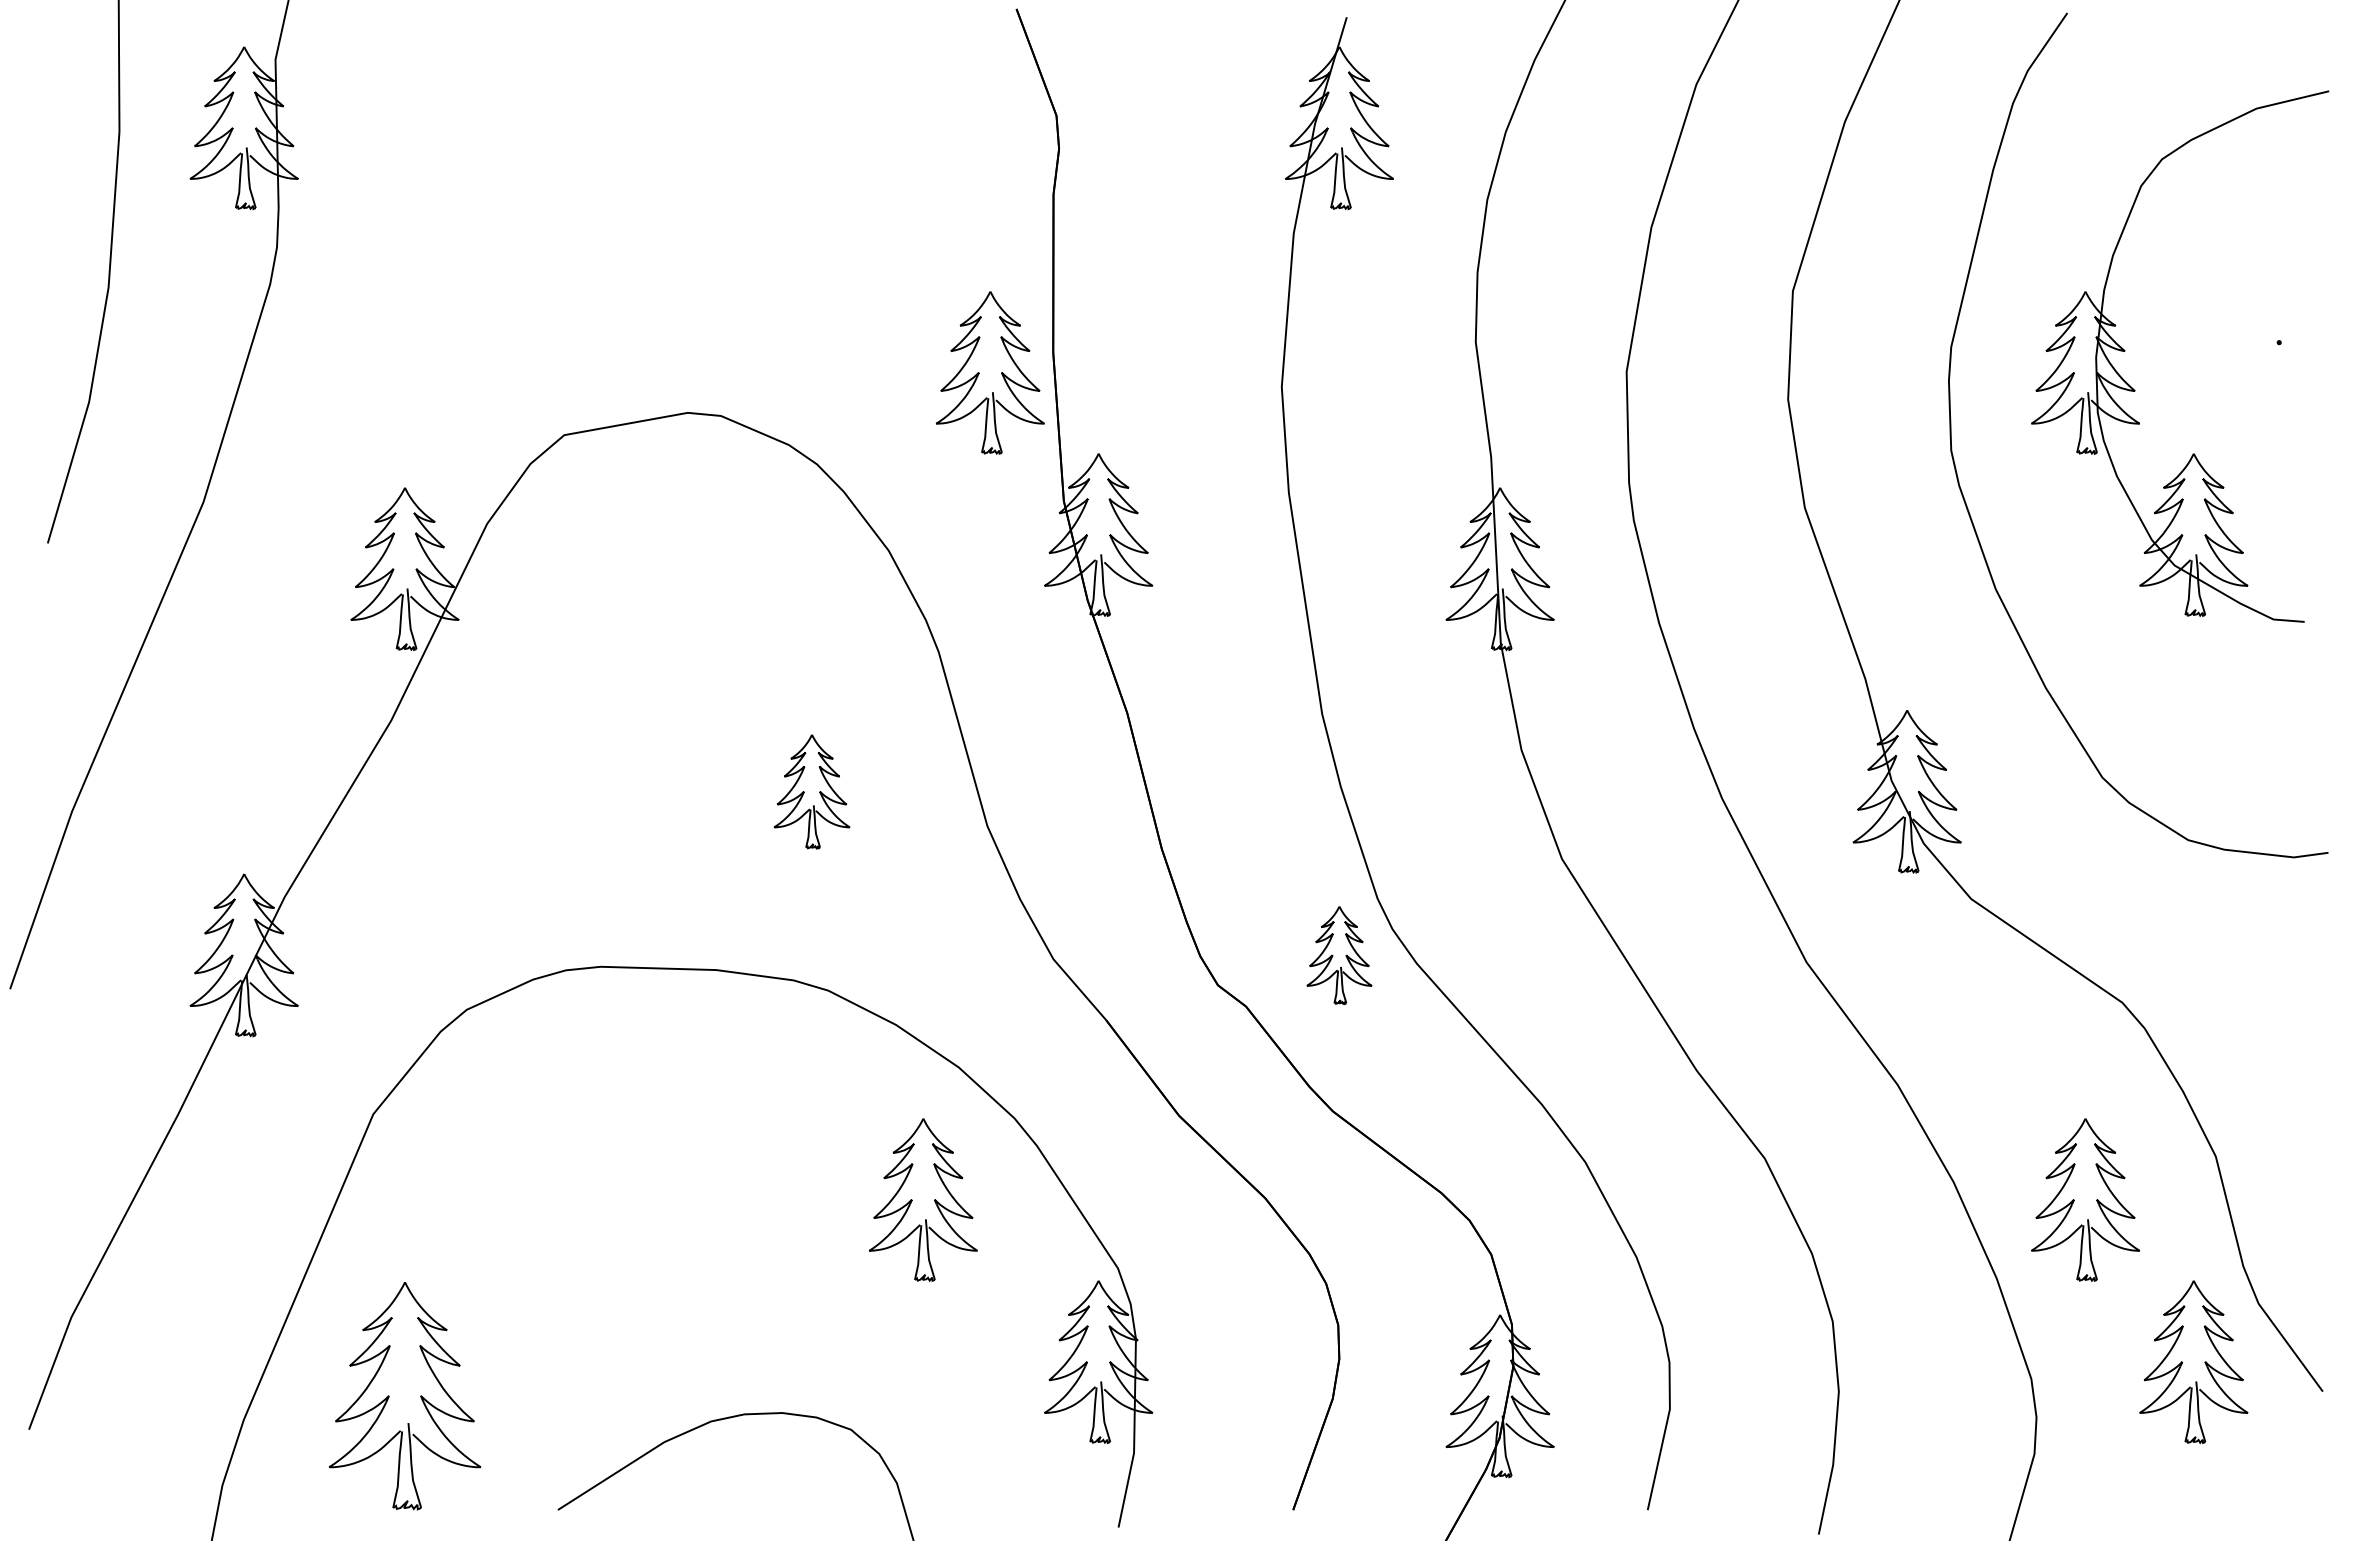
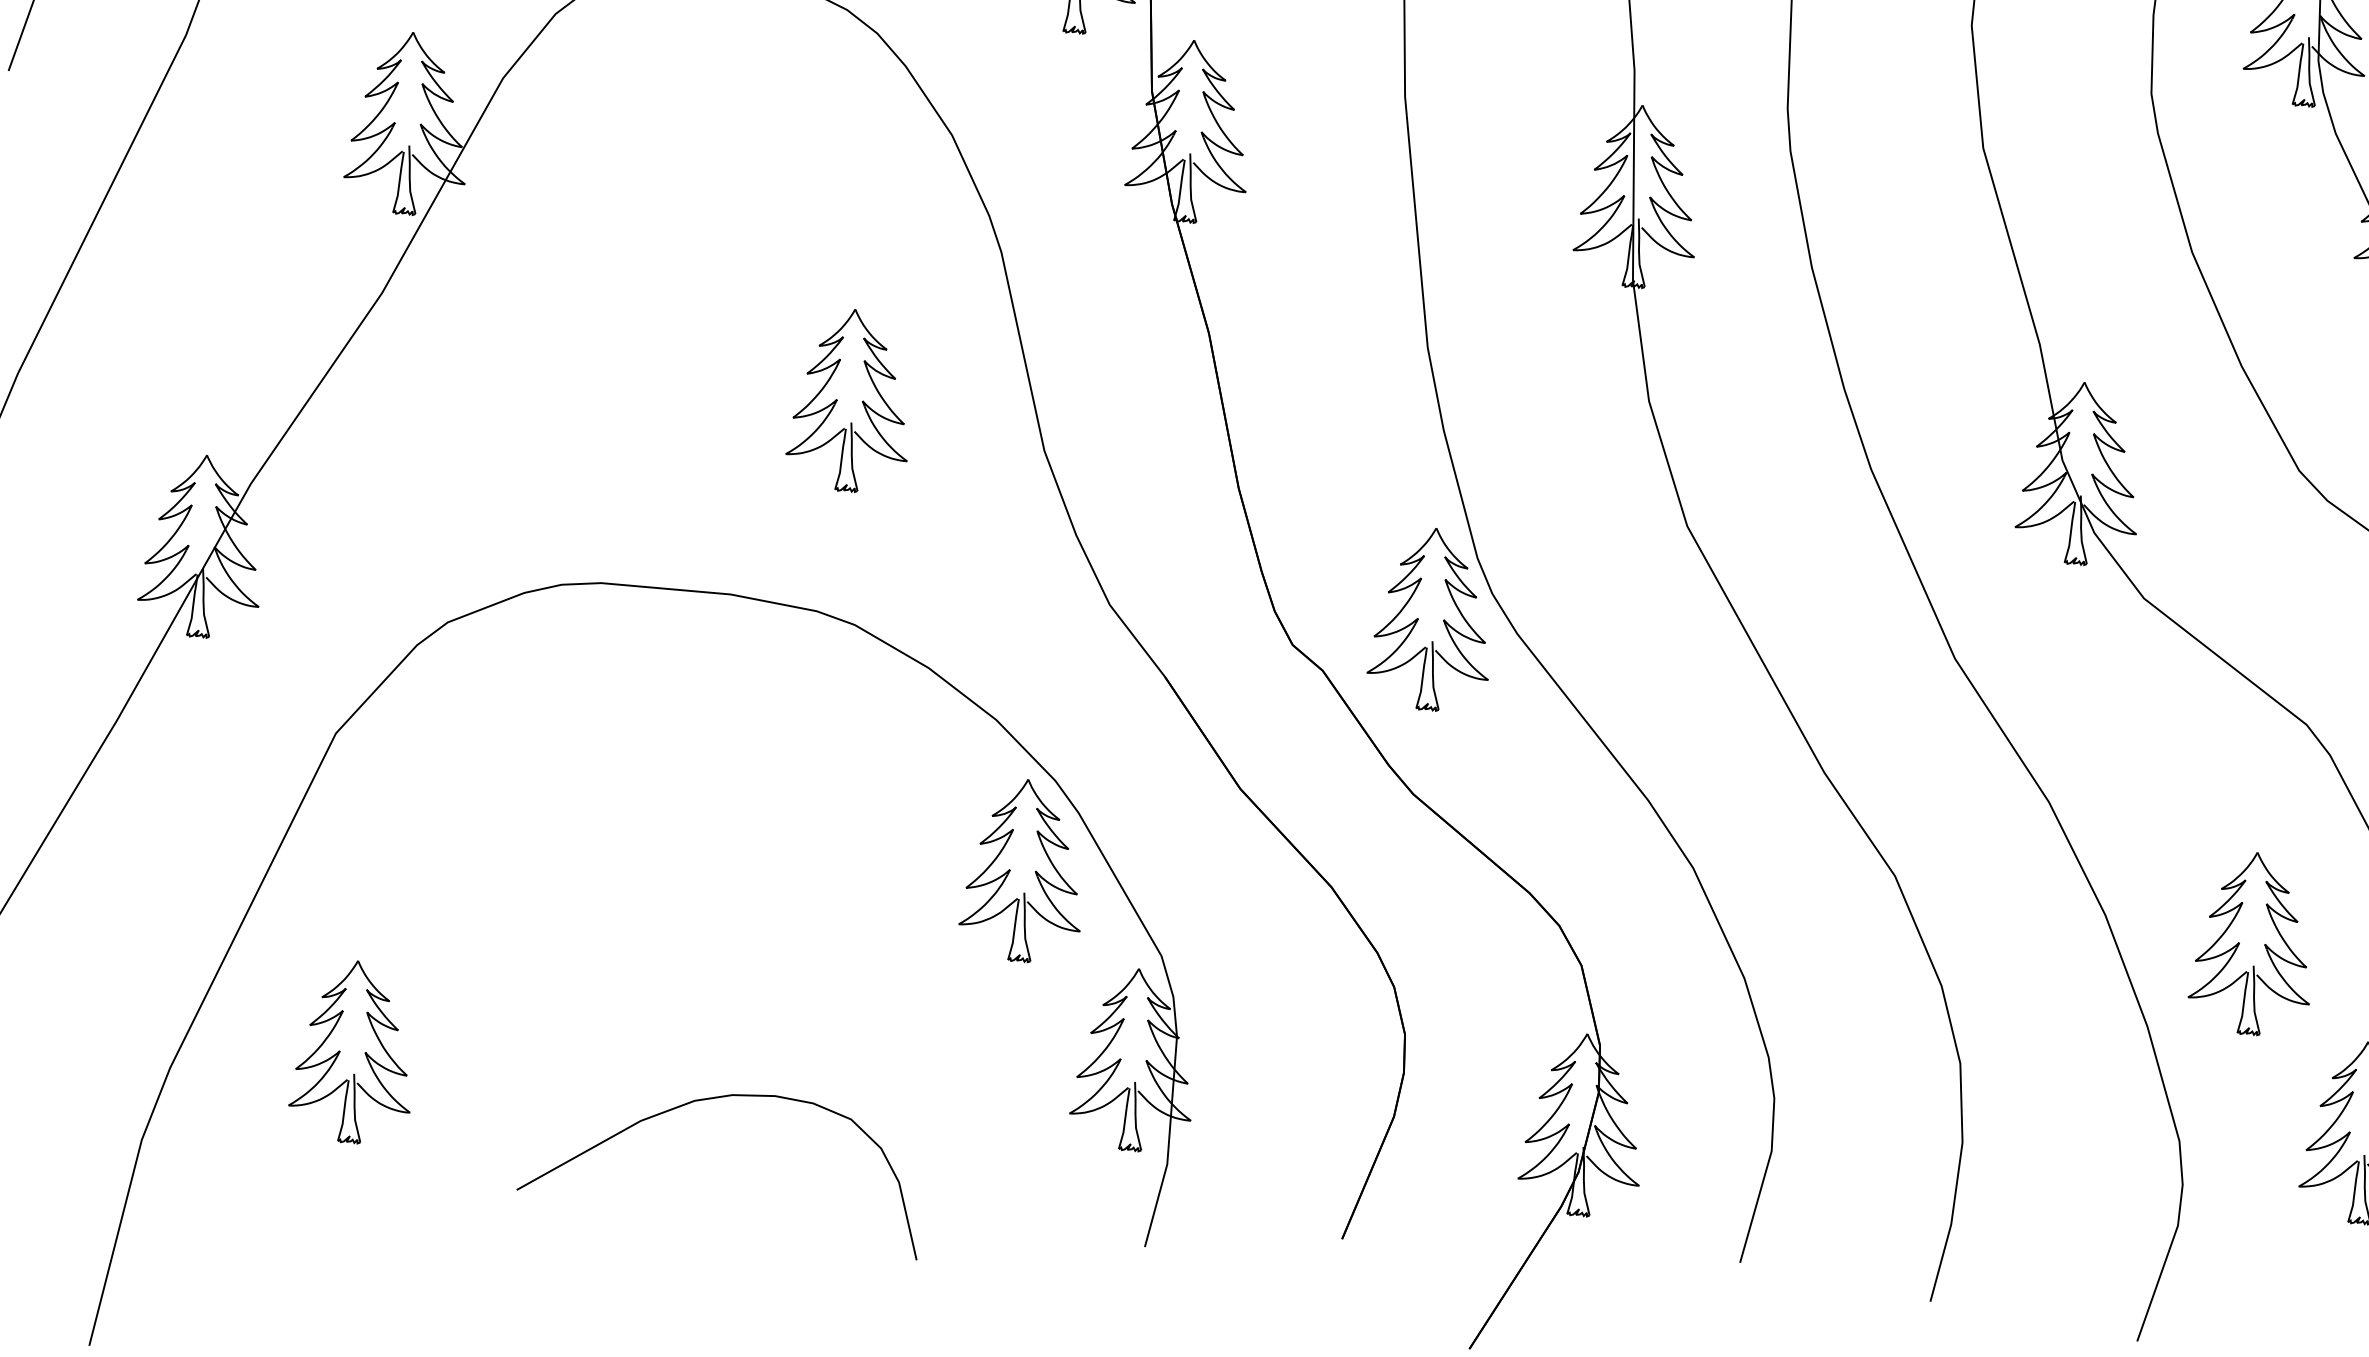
part: (811, 791) -> (849, 400), size x1.43
part: (1339, 955) -> (1431, 619), size x1.67
part: (923, 1199) -> (1023, 870), moved
part: (404, 1396) -> (352, 1052), size x0.71

